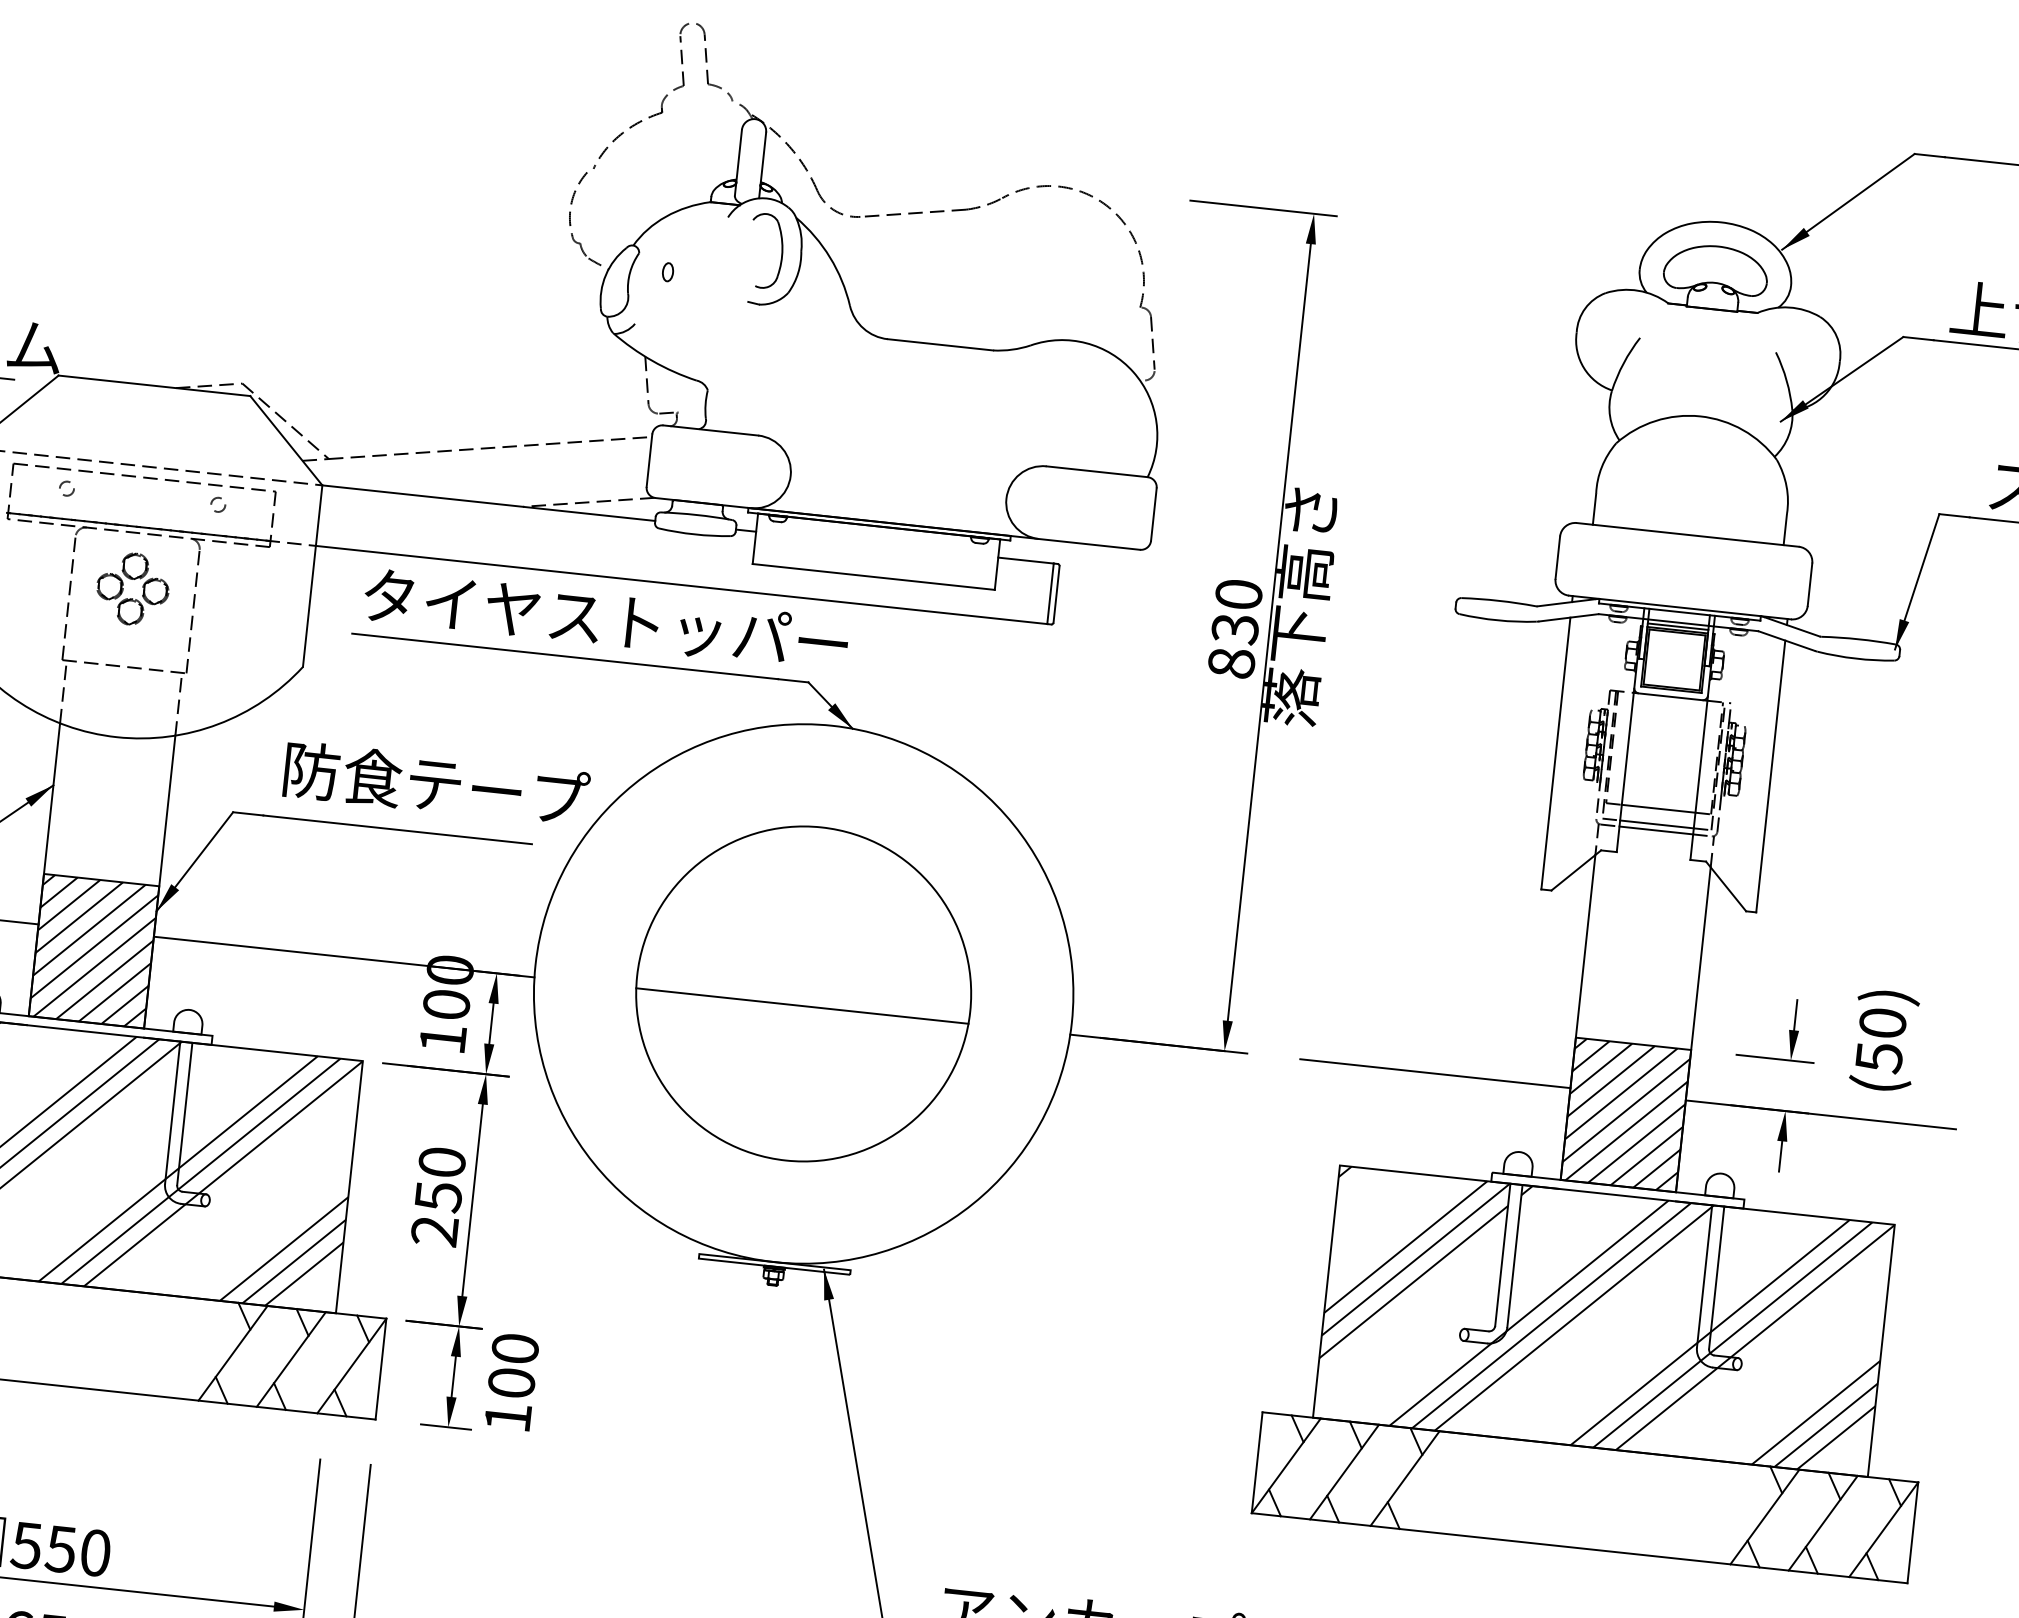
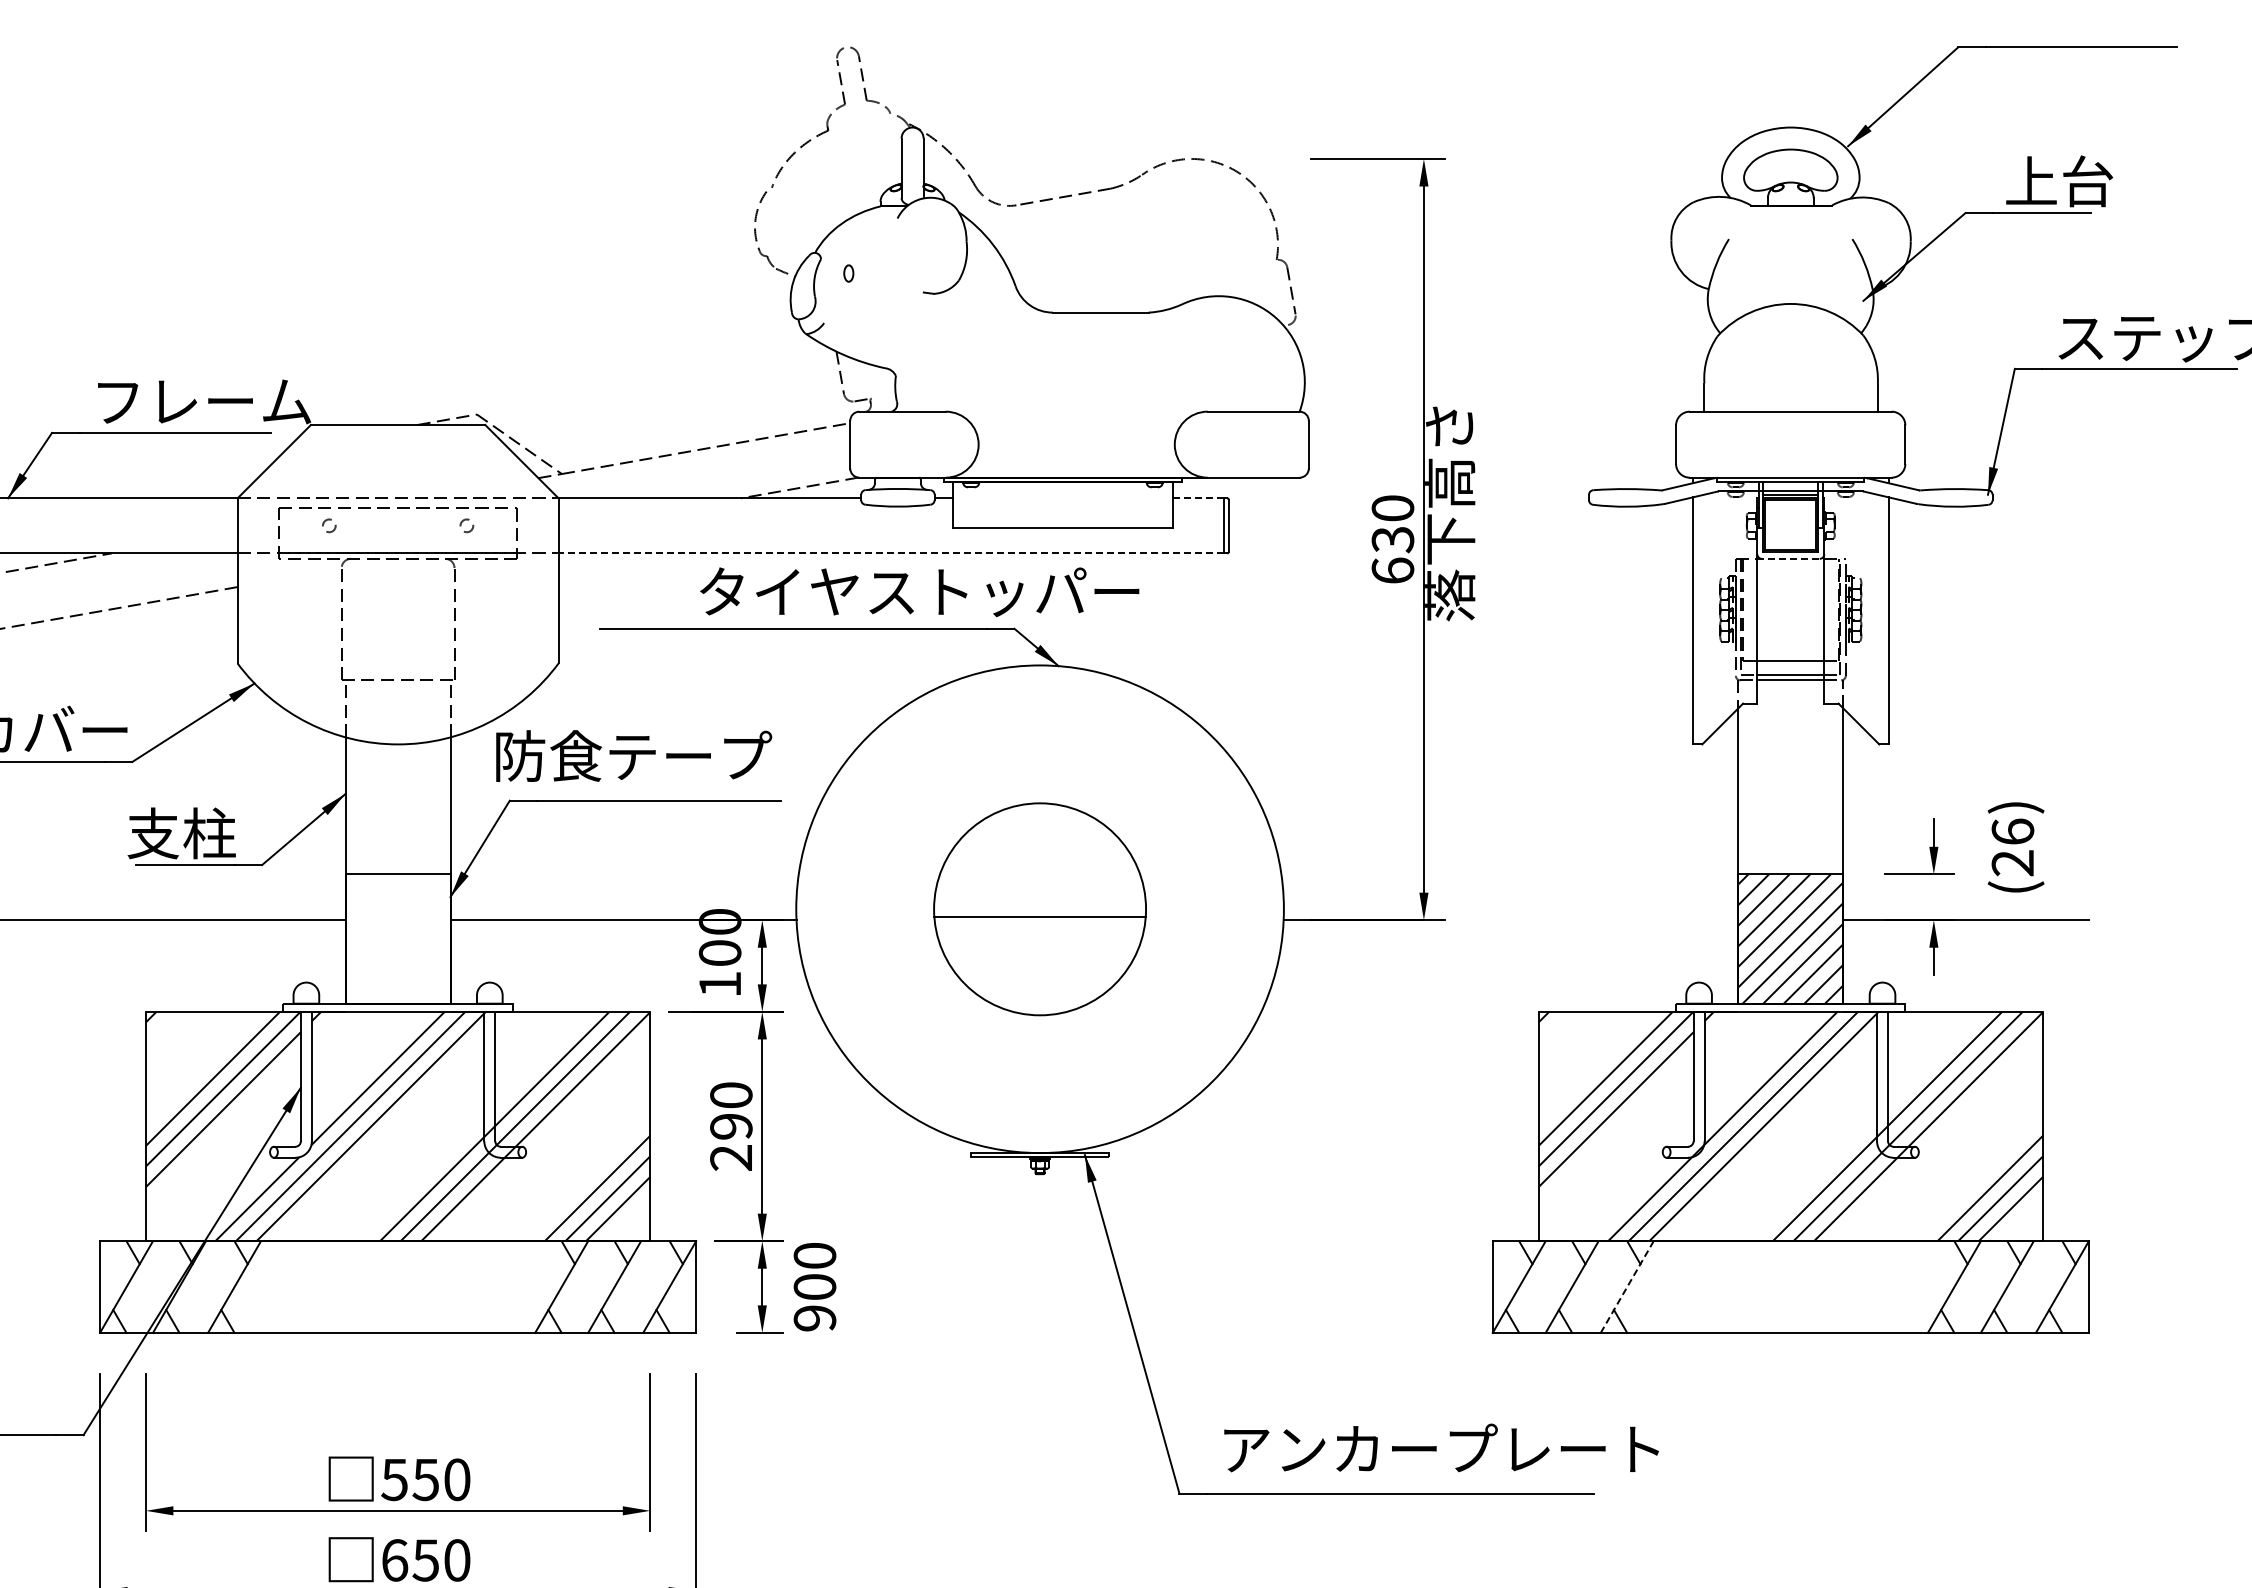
part: (781, 252) -> (948, 244), removed
line: (1026, 560) -> (1198, 498), solid -> dashed
part: (134, 580) -> (398, 601), removed
line: (680, 585) -> (890, 553), solid -> dashed
text: (605, 620) -> (919, 592), moved
text: (1231, 662) -> (1392, 570), 830 -> 630
line: (1671, 696) -> (1791, 558), solid -> dashed
text: (437, 783) -> (634, 755), moved
hatch: (93, 950) -> (397, 938), removed
part: (803, 994) -> (1039, 909), size x0.7
text: (1880, 1040) -> (2012, 847), (50) -> (26)
line: (1435, 1073) -> (1615, 920), removed
text: (438, 1197) -> (731, 1127), 250 -> 290
text: (507, 1417) -> (814, 1318), 100 -> 900
line: (1405, 1479) -> (1627, 1287), solid -> dashed

